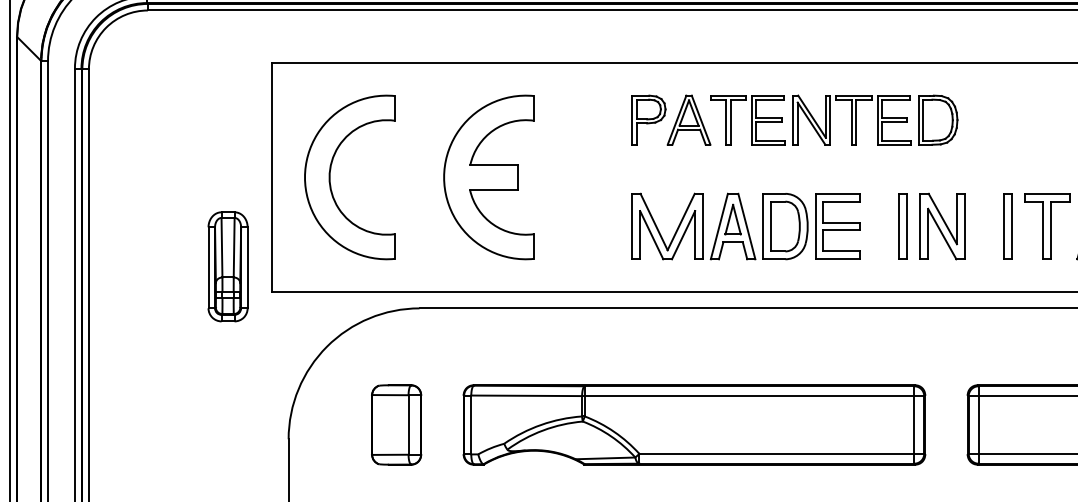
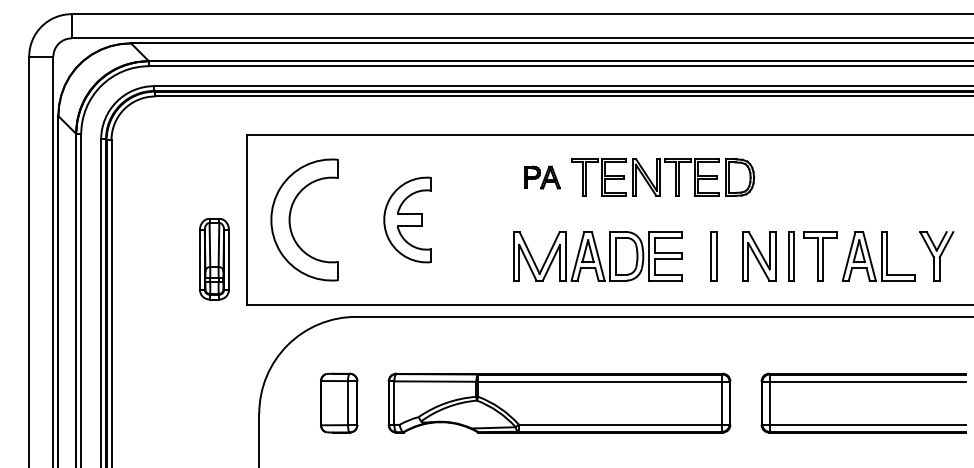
part: (671, 119) -> (542, 177), size x0.6
part: (489, 176) -> (407, 219), size x0.7
part: (943, 226) -> (759, 256), moved
part: (228, 267) -> (214, 259), moved

